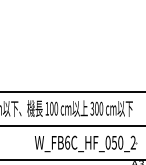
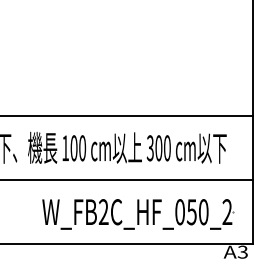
text: (67, 142) -> (103, 211), W_FB6C_HF_050_2 -> W_FB2C_HF_050_2

